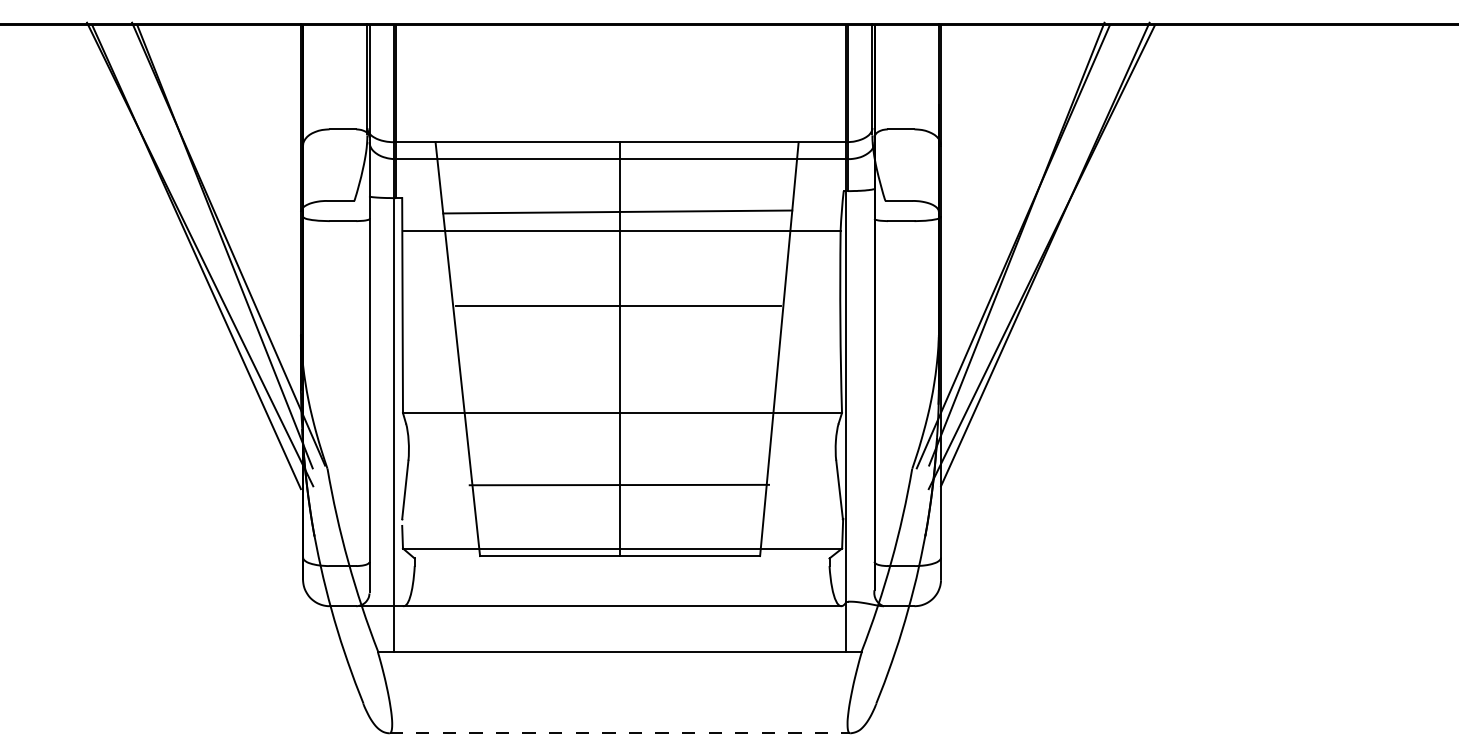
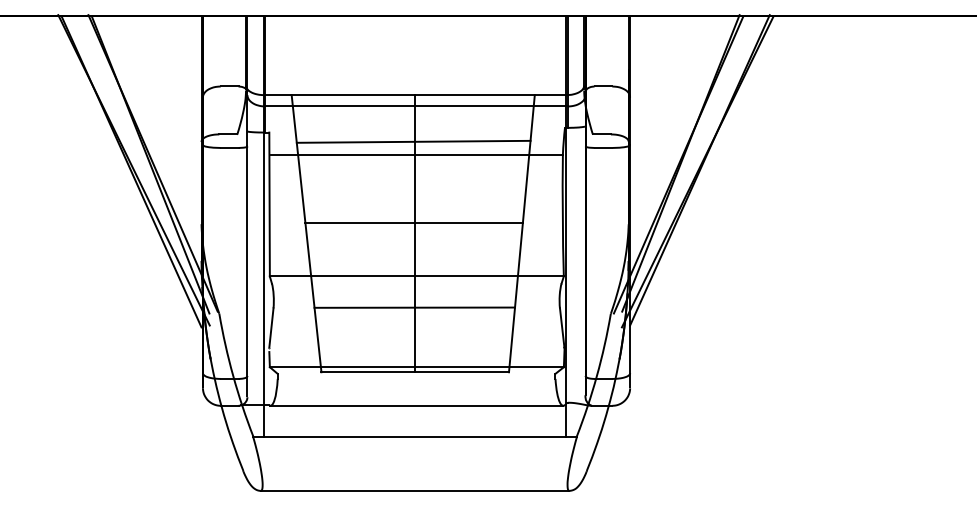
line: (617, 305) -> (413, 222), moved
line: (618, 484) -> (414, 307), moved
line: (620, 732) -> (415, 490), dashed -> solid

